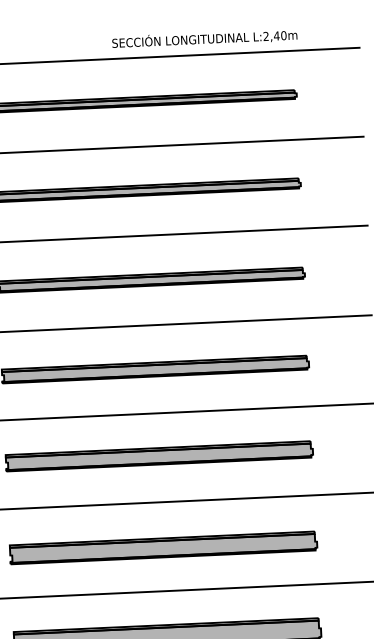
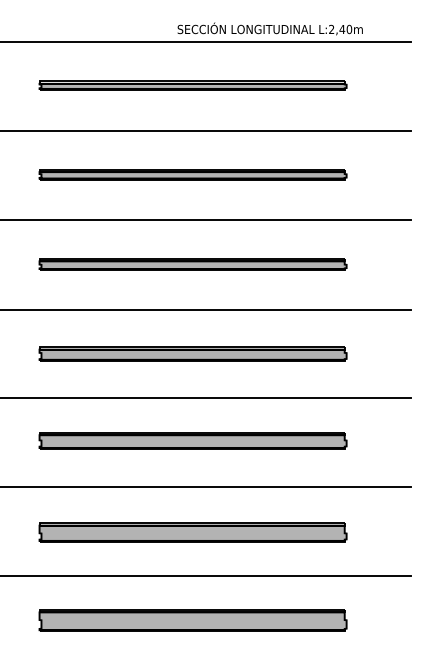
text: (203, 38) -> (269, 28), moved

